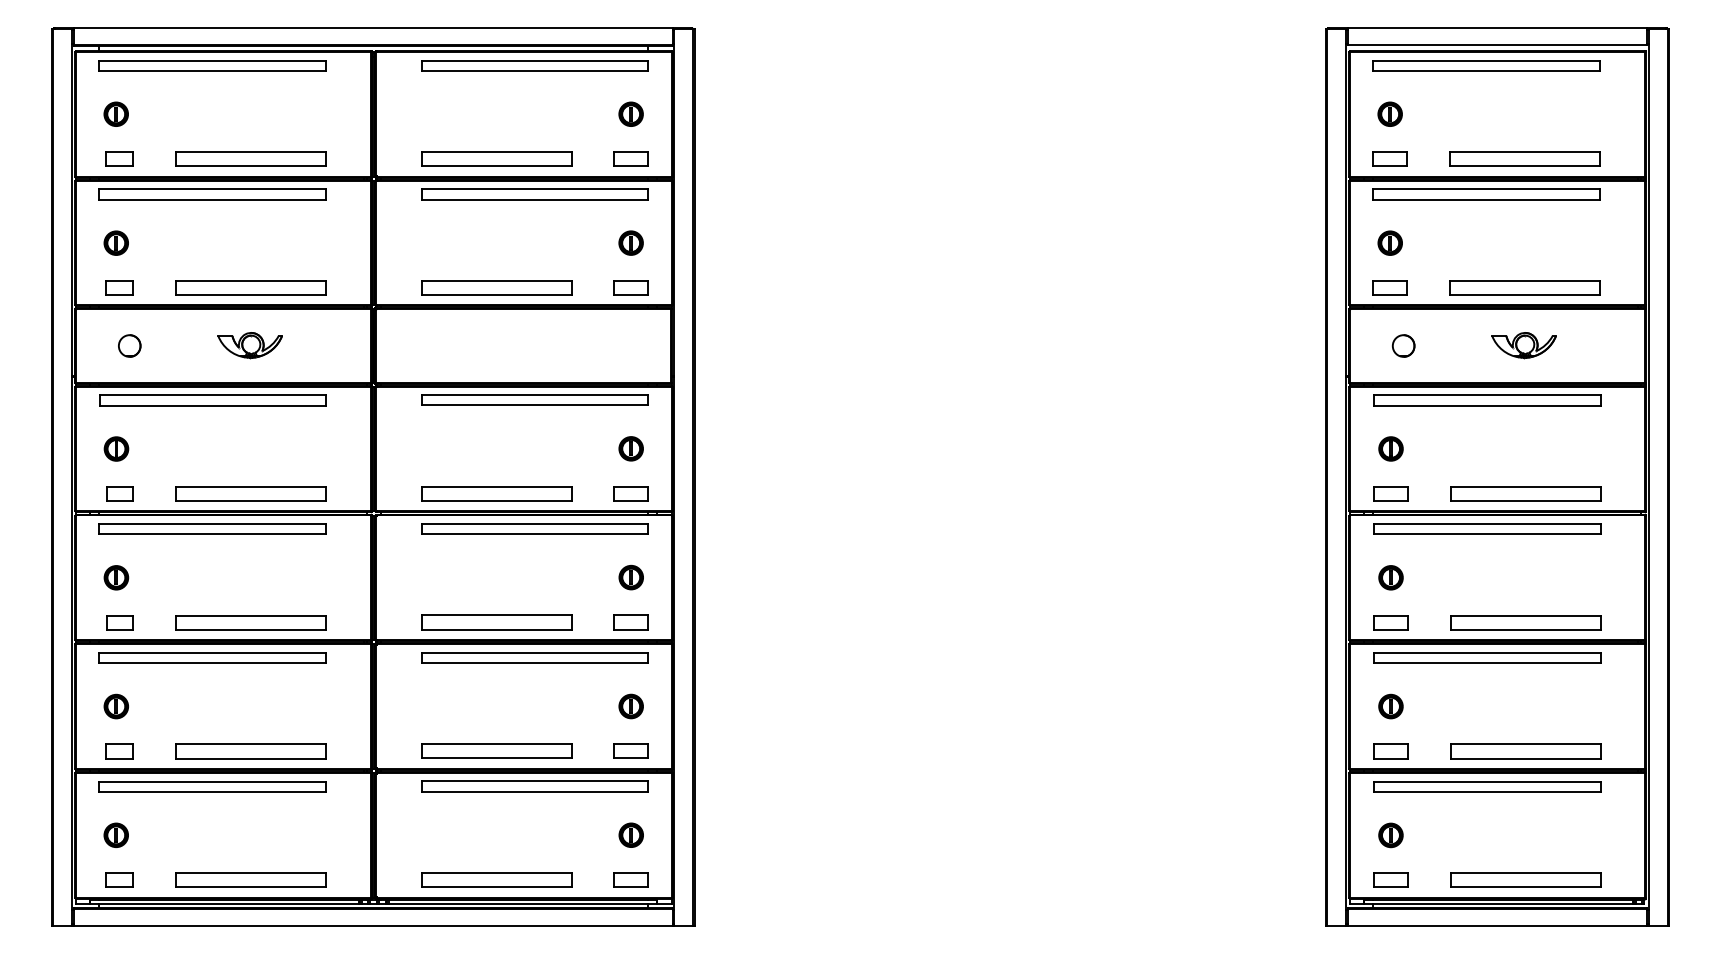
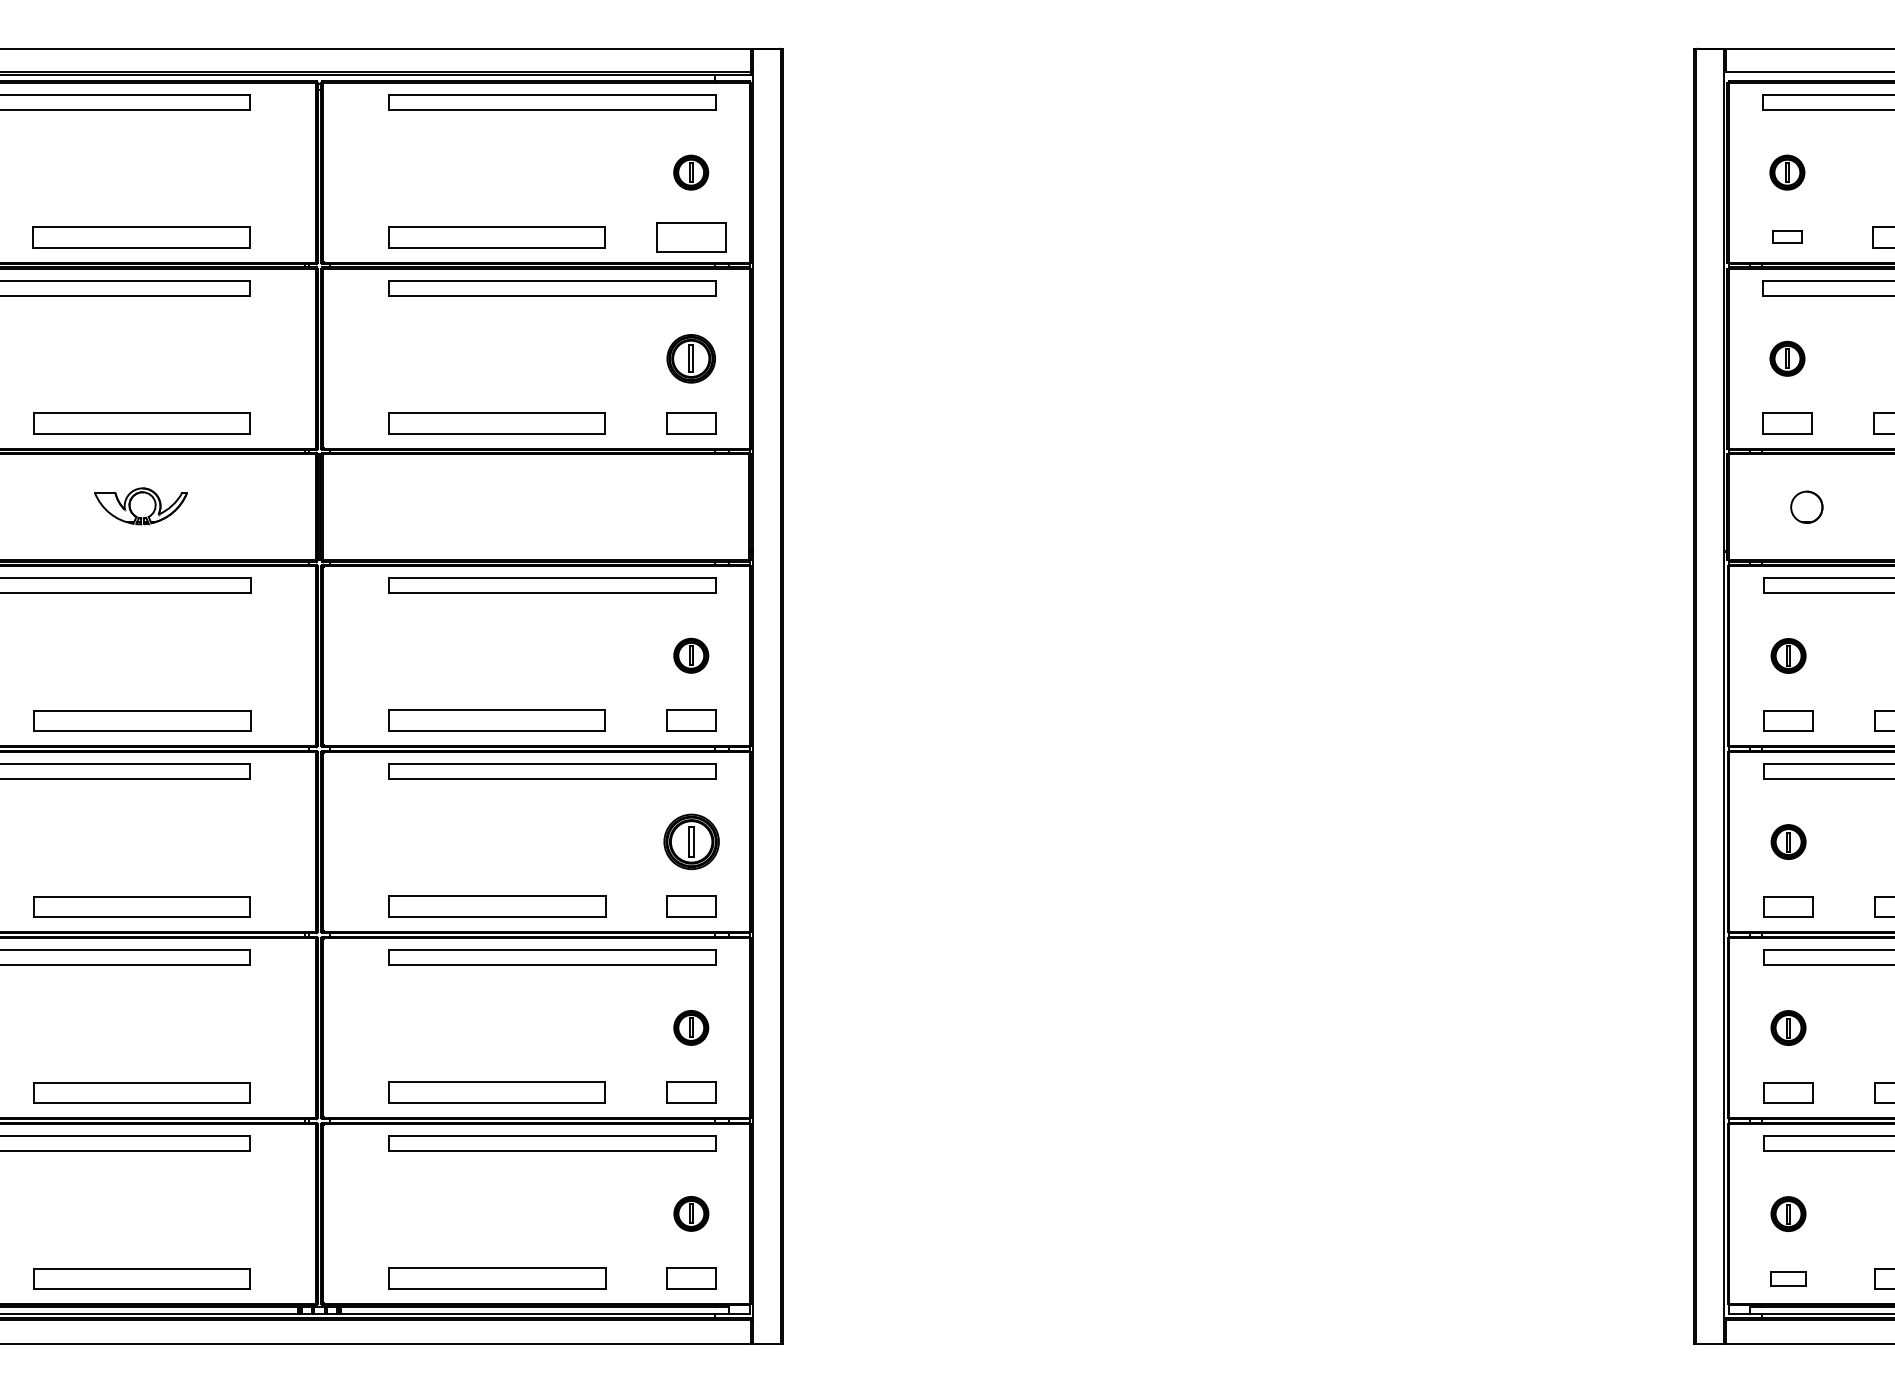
part: (630, 158) -> (690, 236), size x1.4
part: (1389, 158) -> (1786, 236), size x0.6
part: (630, 242) -> (690, 357), size x1.4
part: (630, 577) -> (690, 841), size x1.6
part: (1390, 879) -> (1787, 1277), size x0.7

